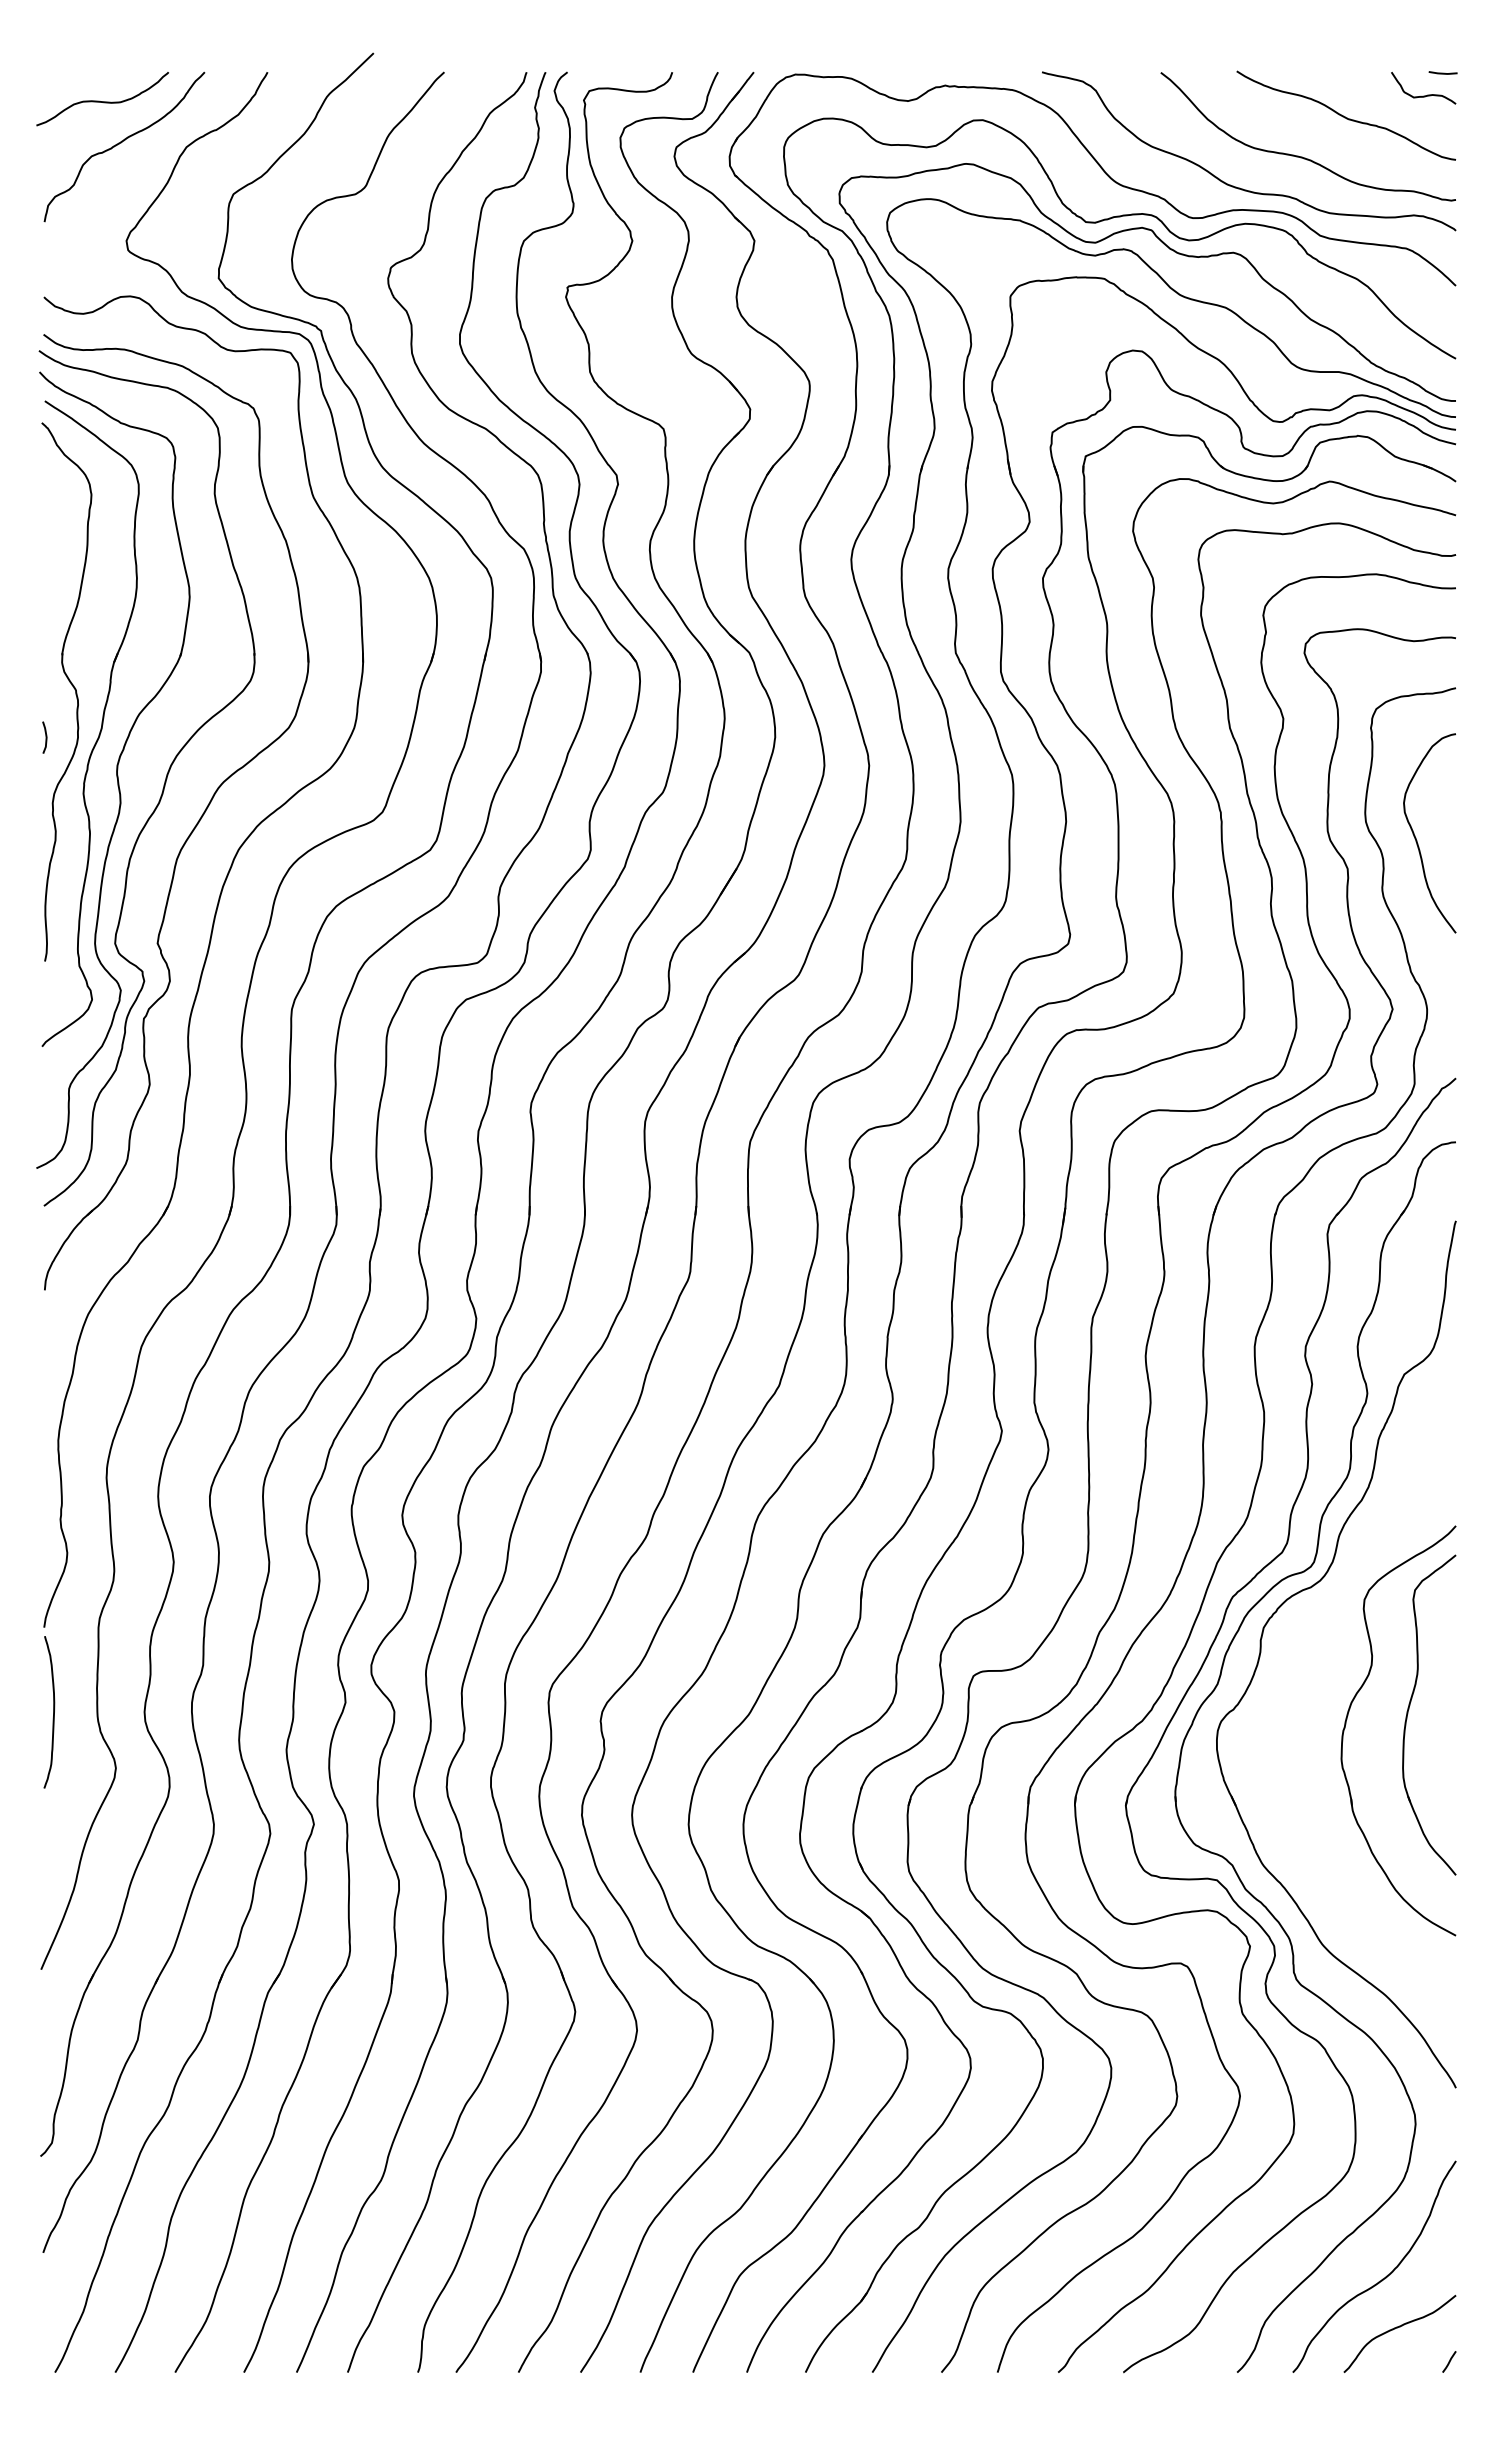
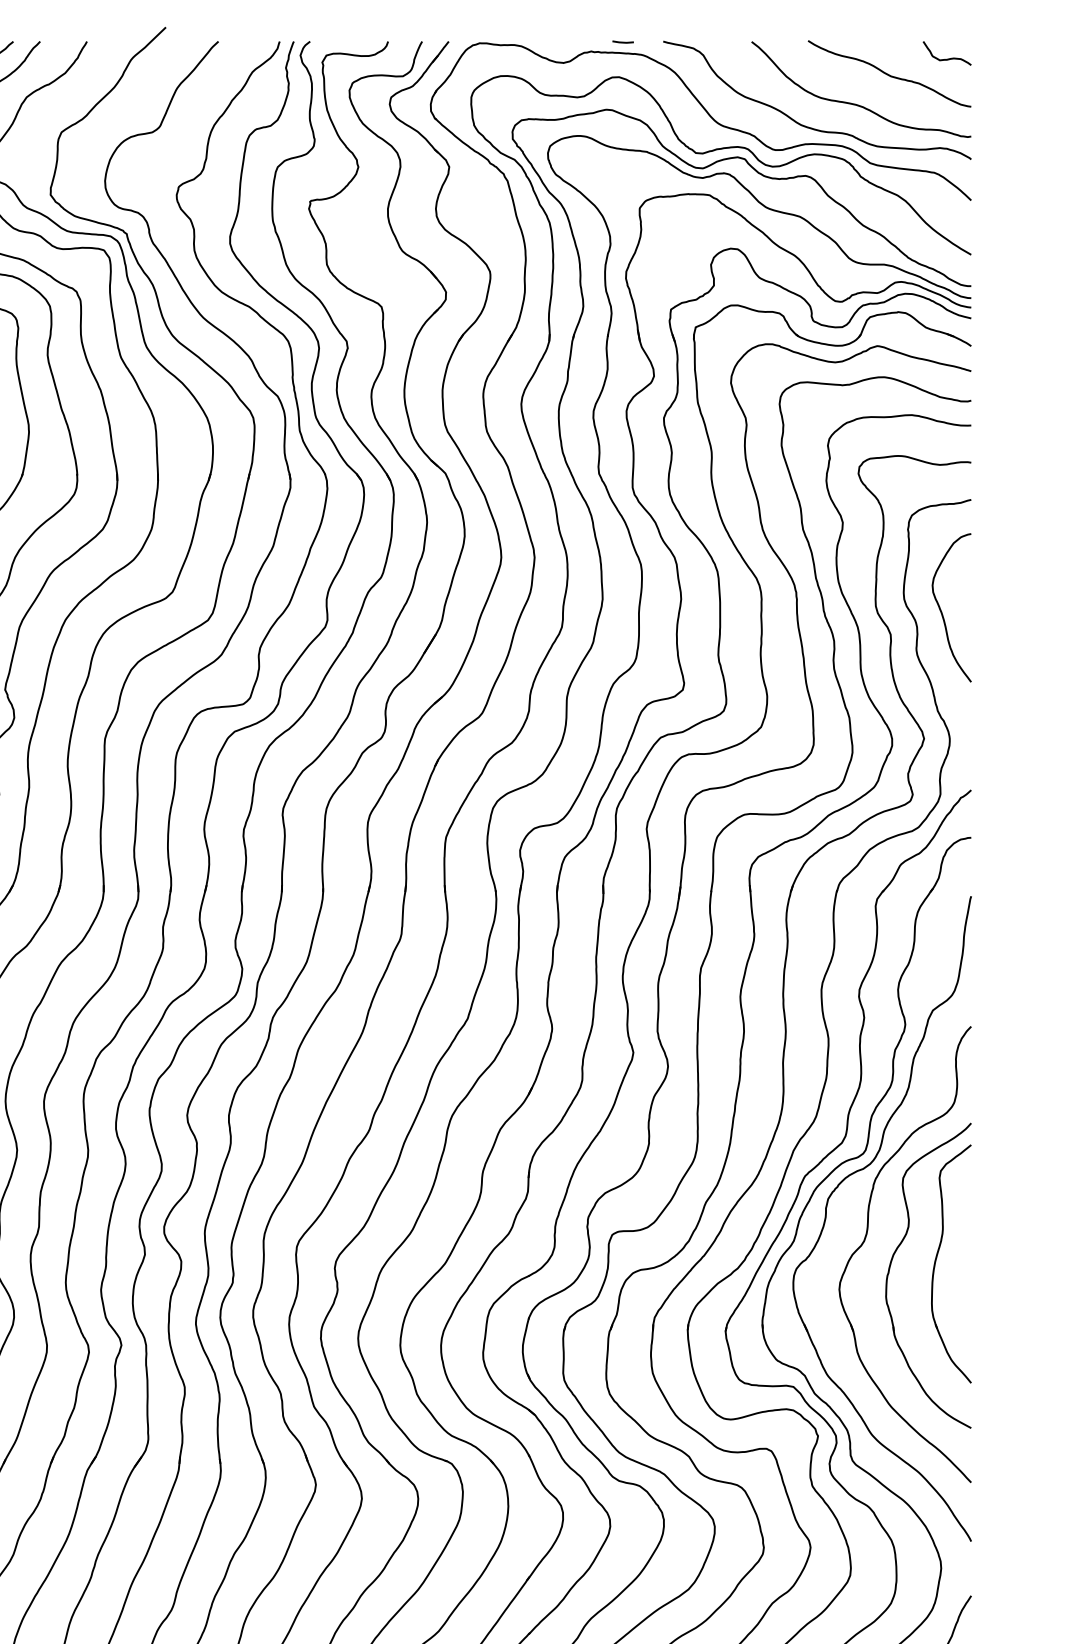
line: (1442, 72) -> (622, 41), moved
part: (1313, 1683) -> (865, 1240), added

